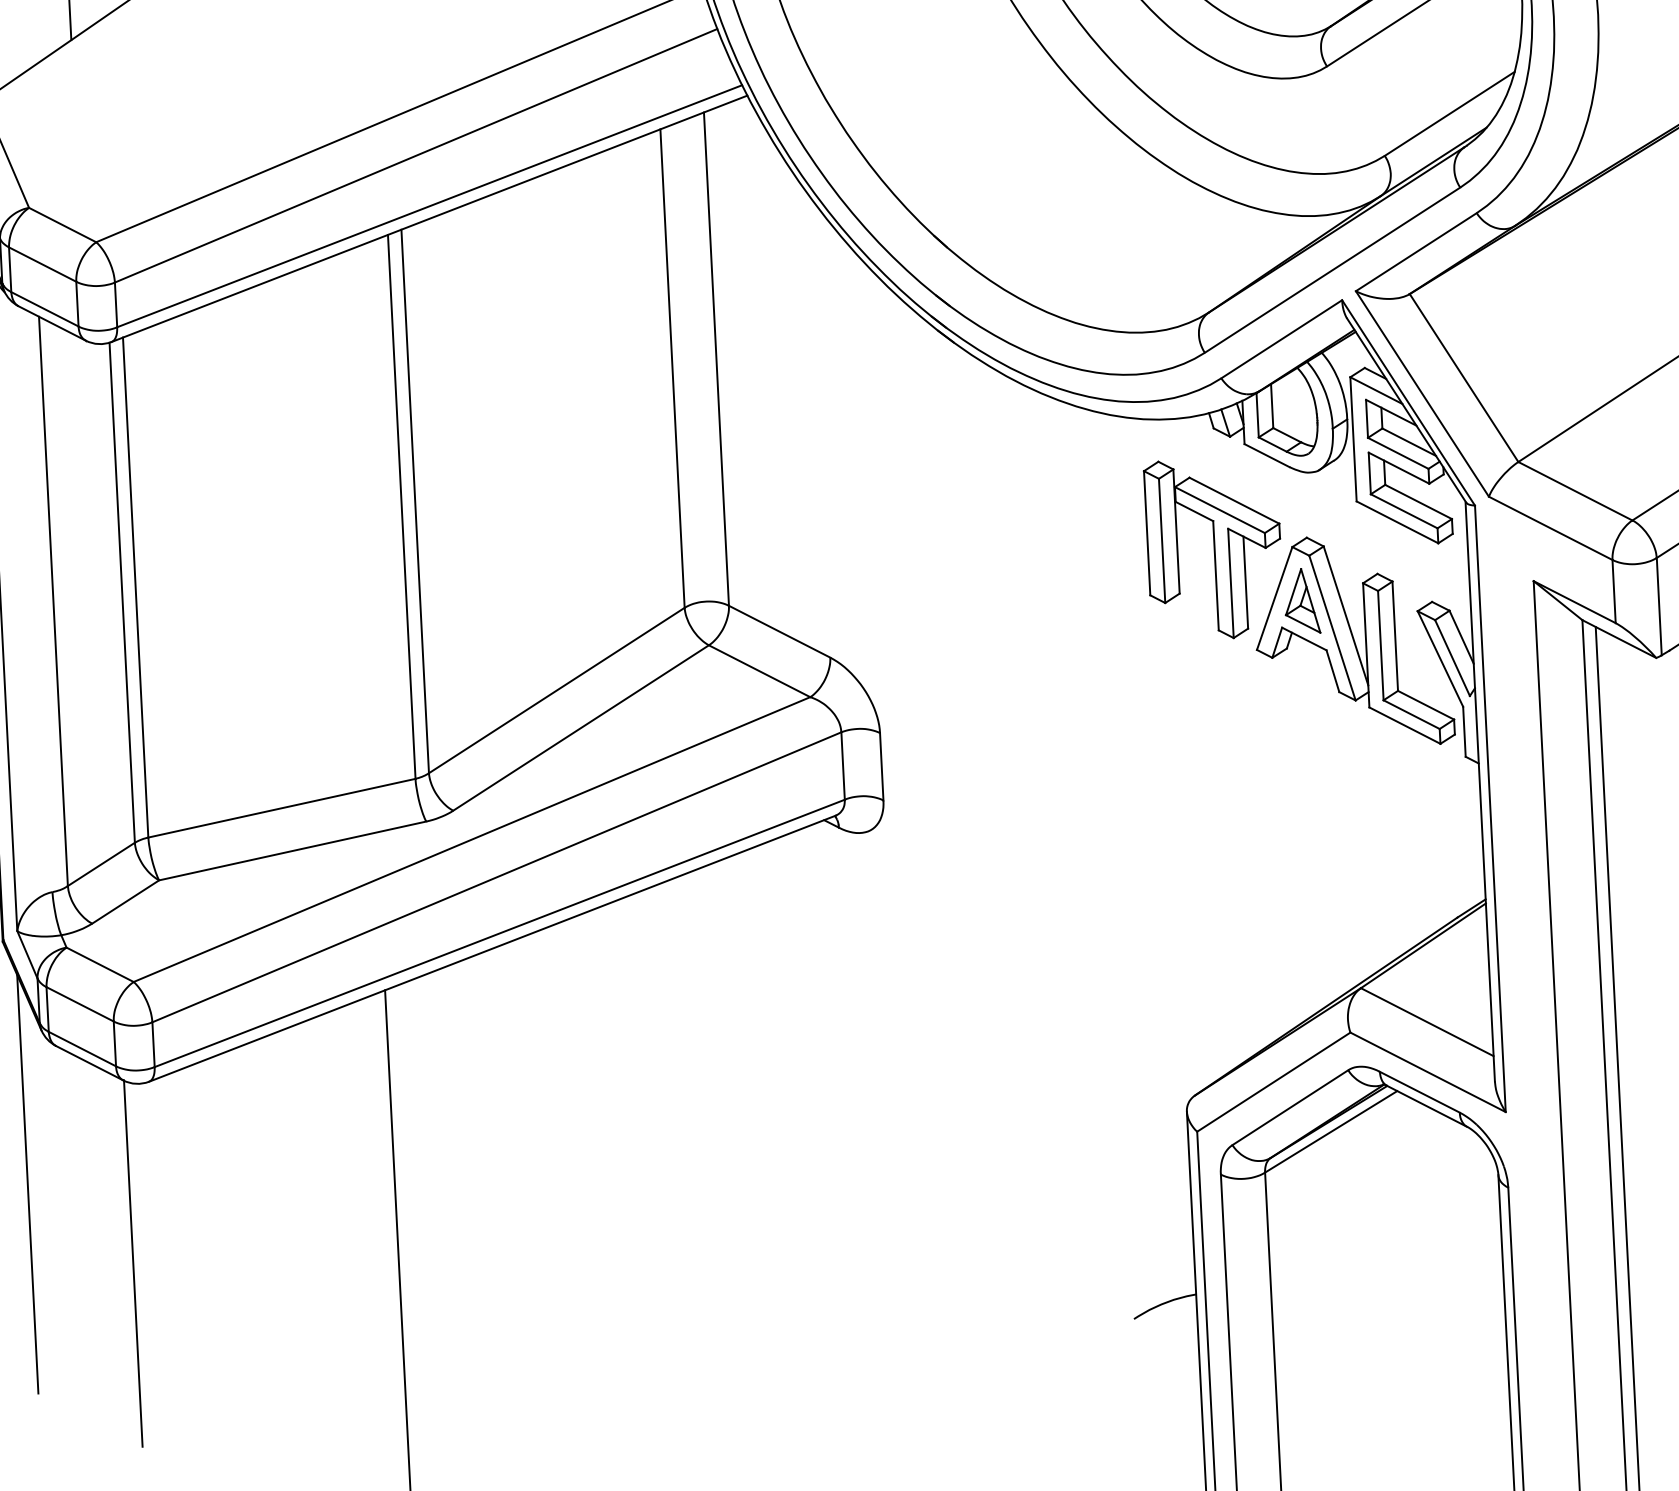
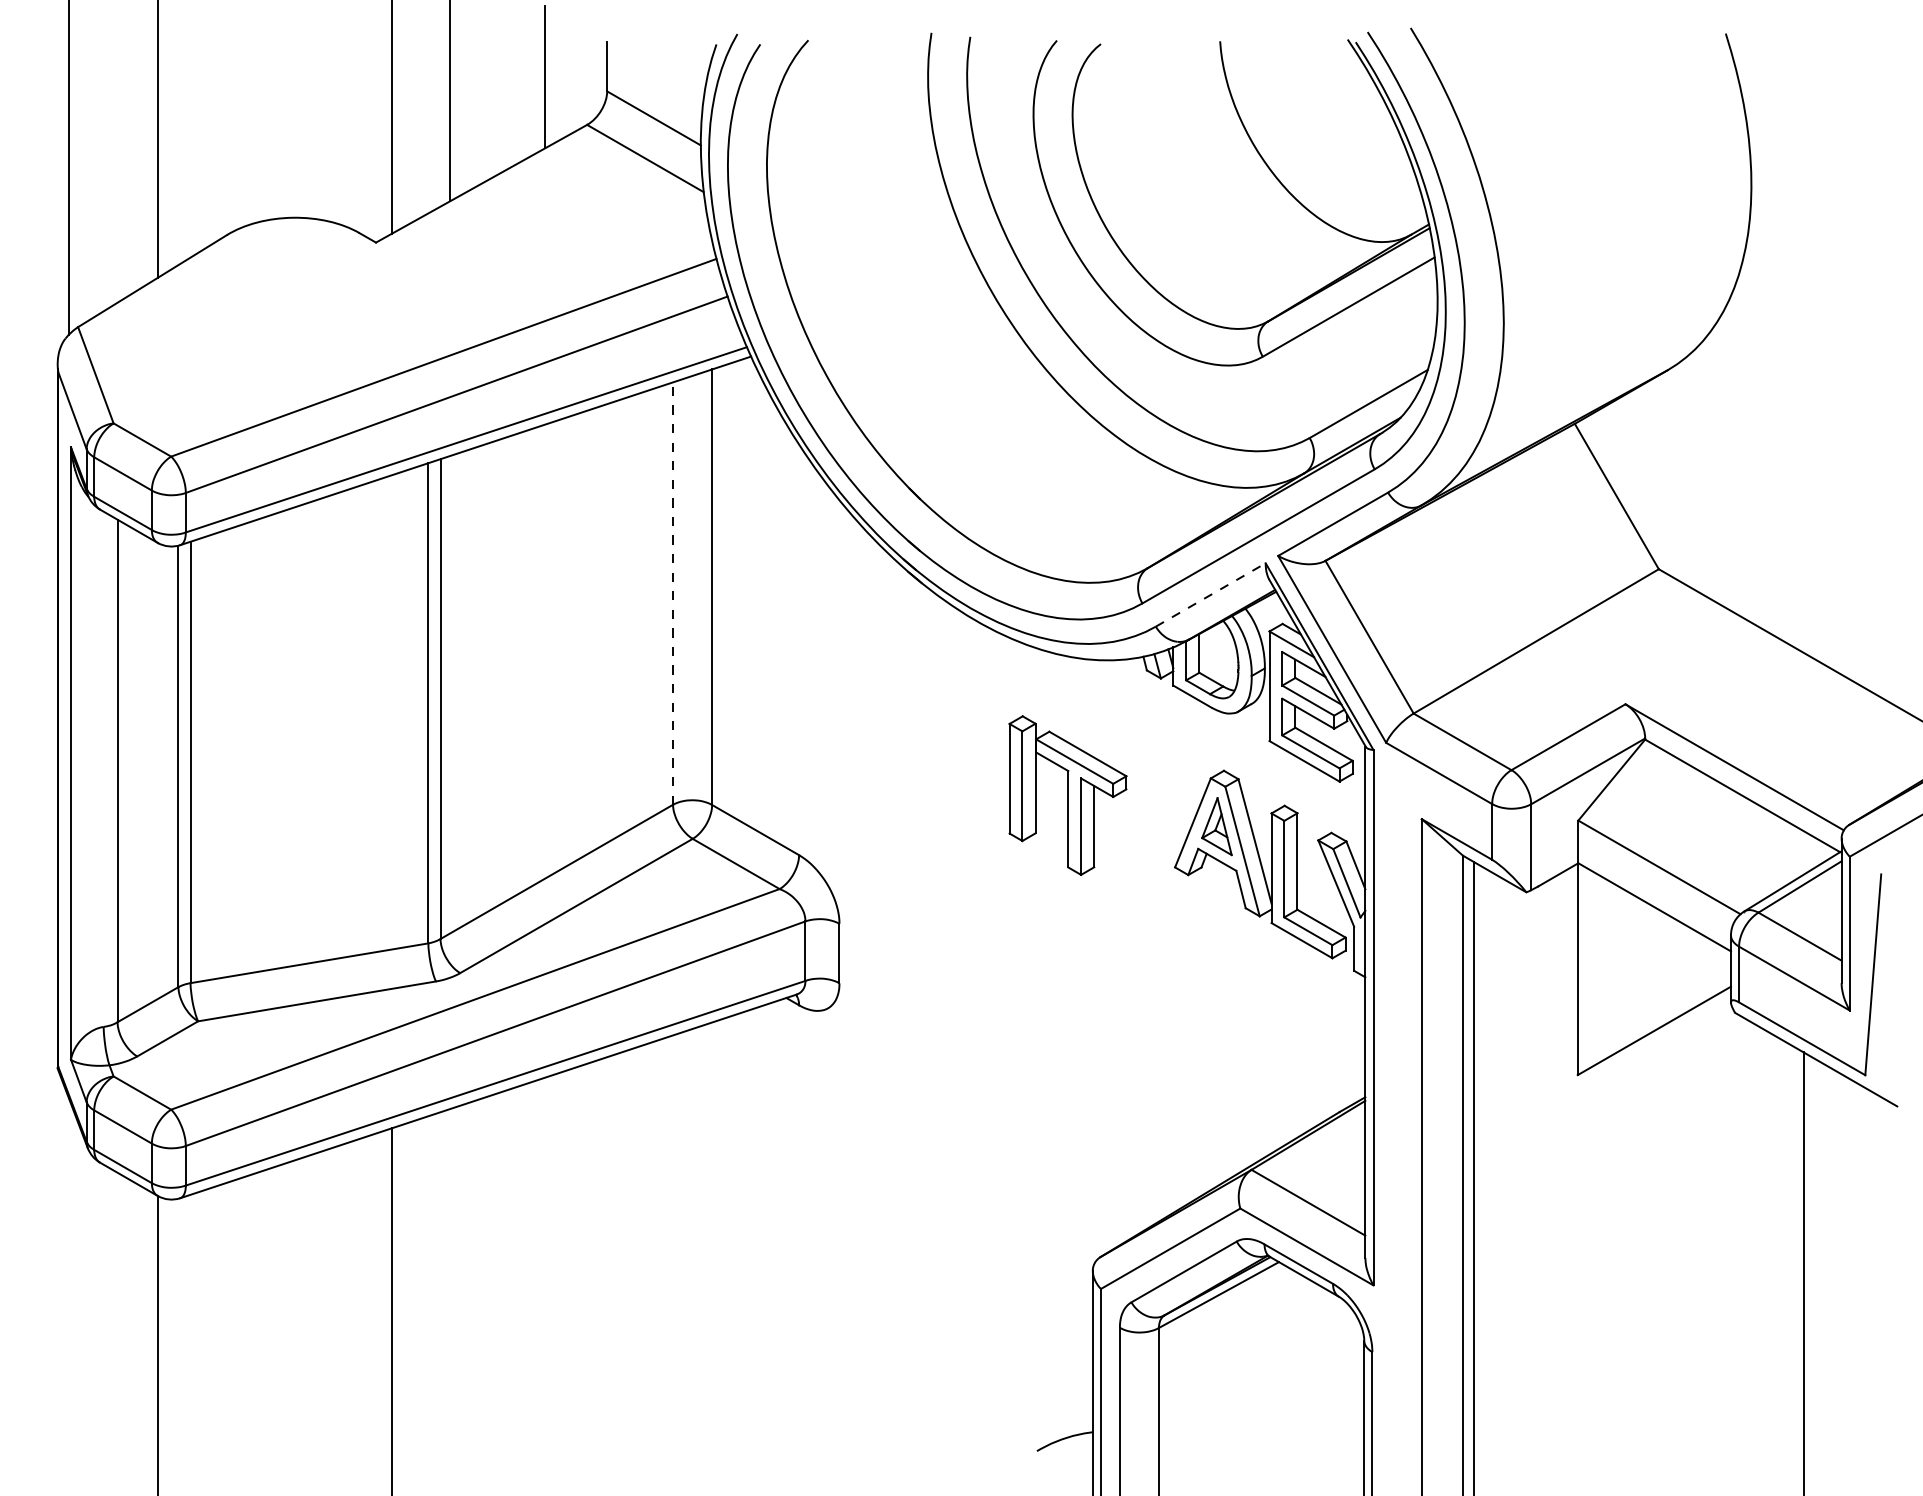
line: (1282, 338) -> (1211, 594), solid -> dashed
line: (673, 368) -> (673, 593), solid -> dashed
part: (1213, 548) -> (1067, 795), moved
line: (27, 1183) -> (68, 1282), removed

